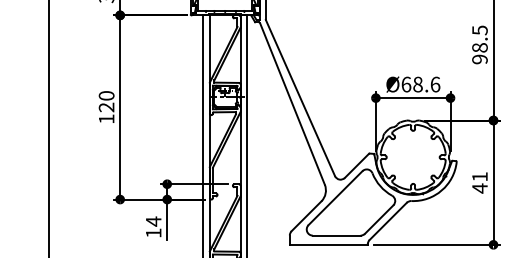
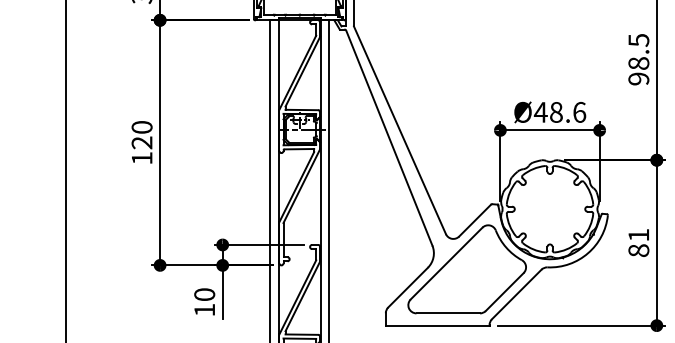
text: (406, 84) -> (541, 112), Ø68.6 -> Ø48.6
text: (479, 188) -> (638, 250), 41 -> 81
text: (153, 221) -> (204, 294), 14 -> 10

